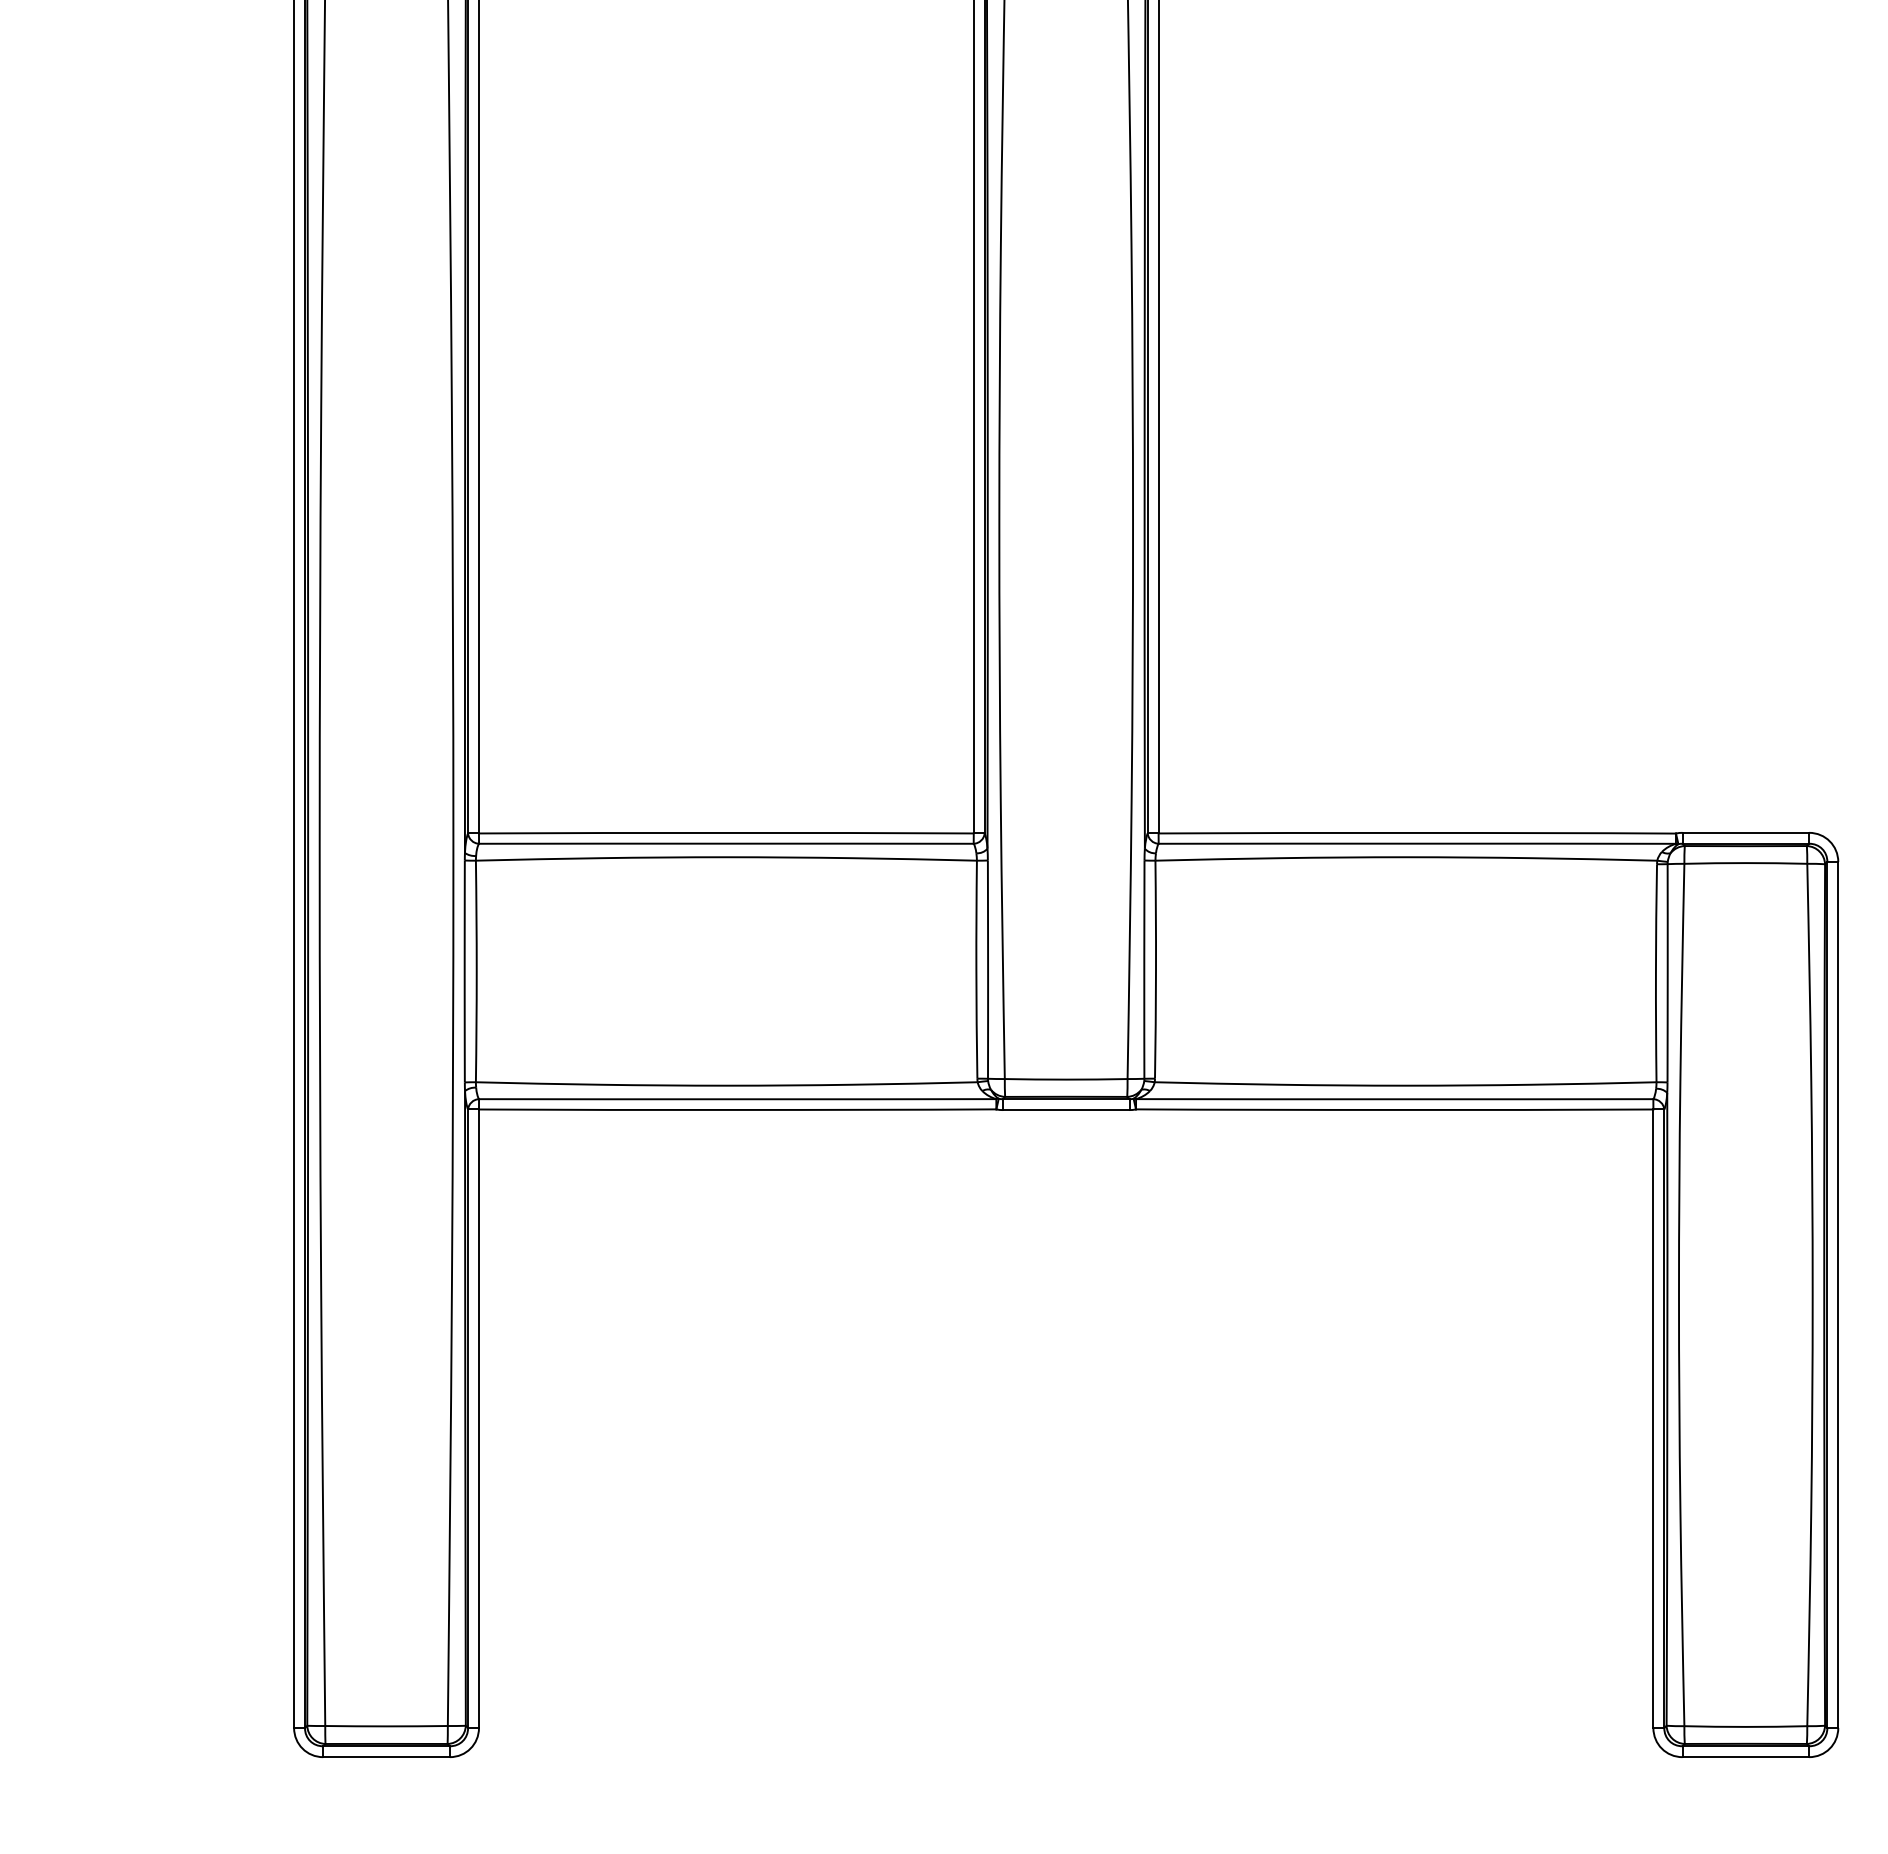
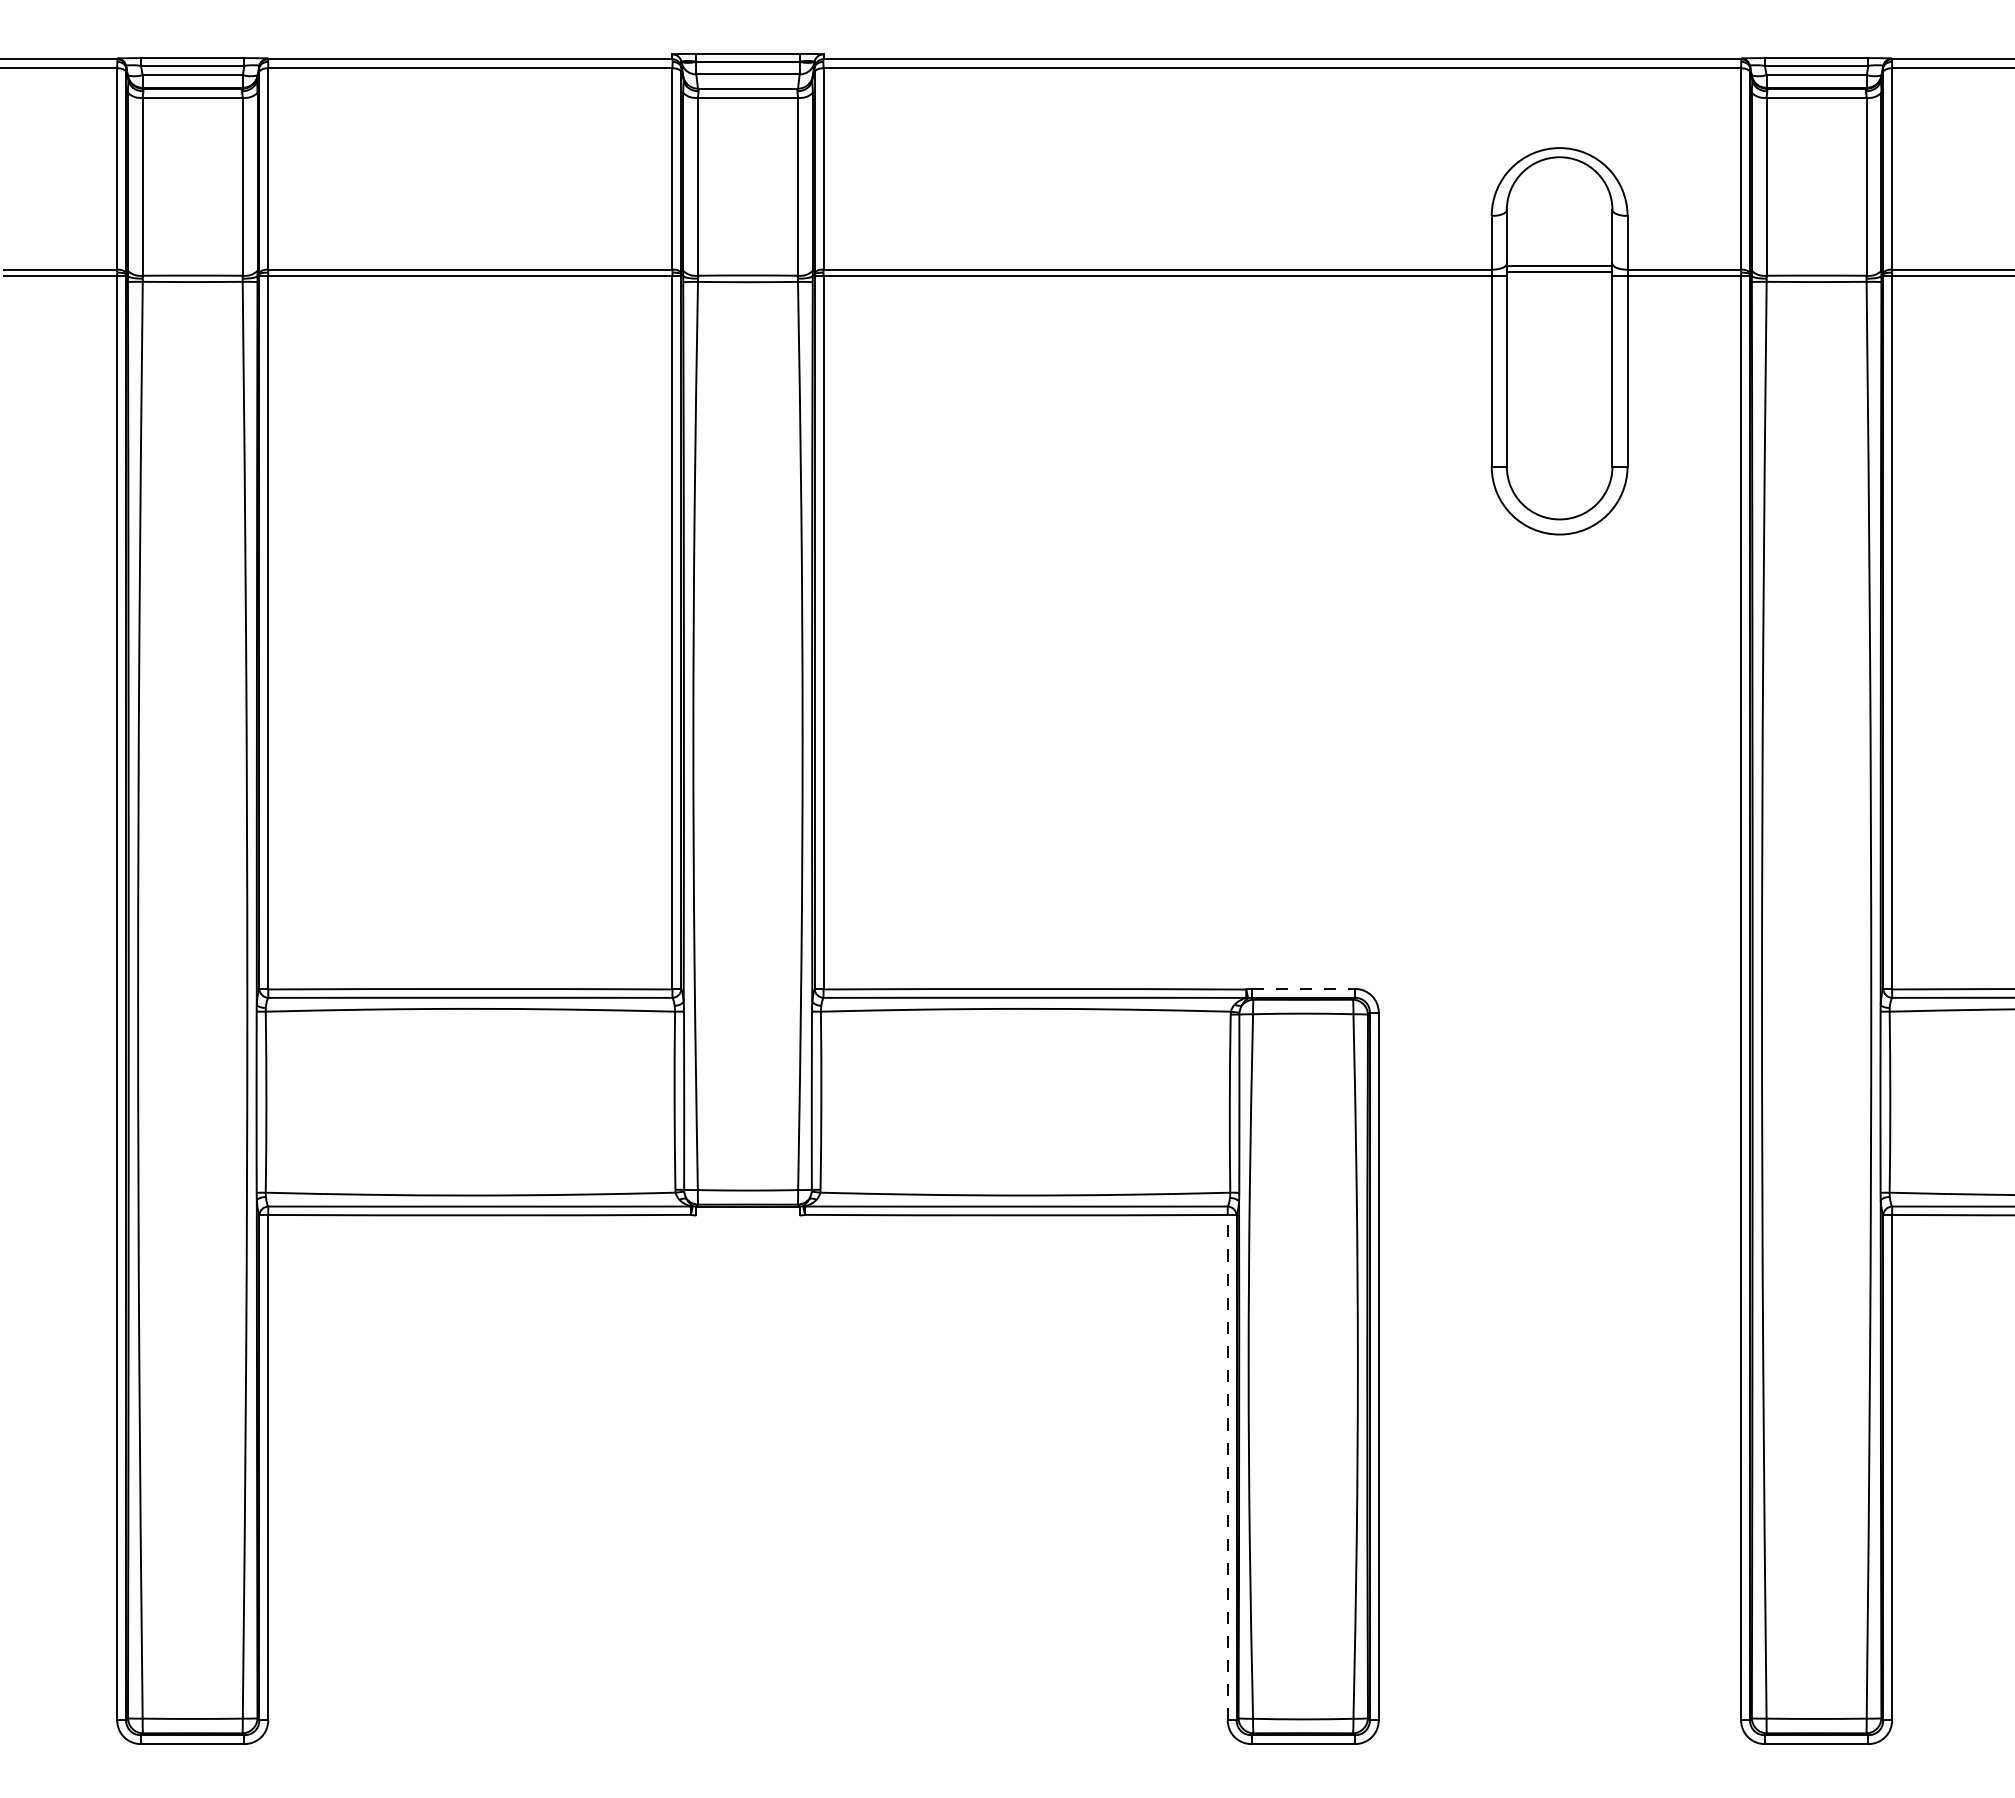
line: (1746, 832) -> (1303, 988), solid -> dashed
line: (1065, 1110) -> (747, 1215), removed
line: (1653, 1418) -> (1227, 1467), solid -> dashed

